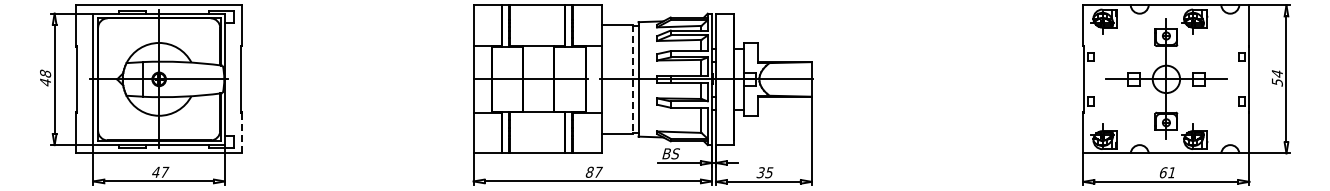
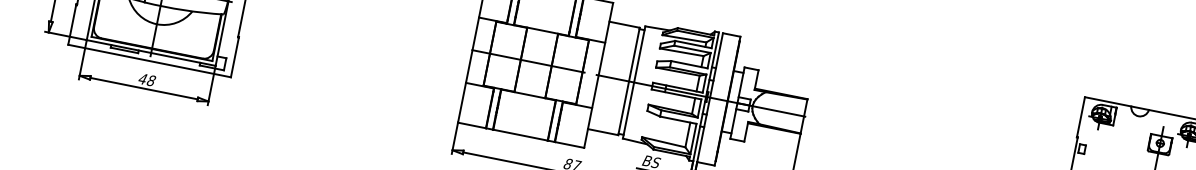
line: (633, 79) -> (629, 81), dashed -> solid
line: (242, 133) -> (235, 57), dashed -> solid
text: (164, 171) -> (151, 79), 47 -> 48

